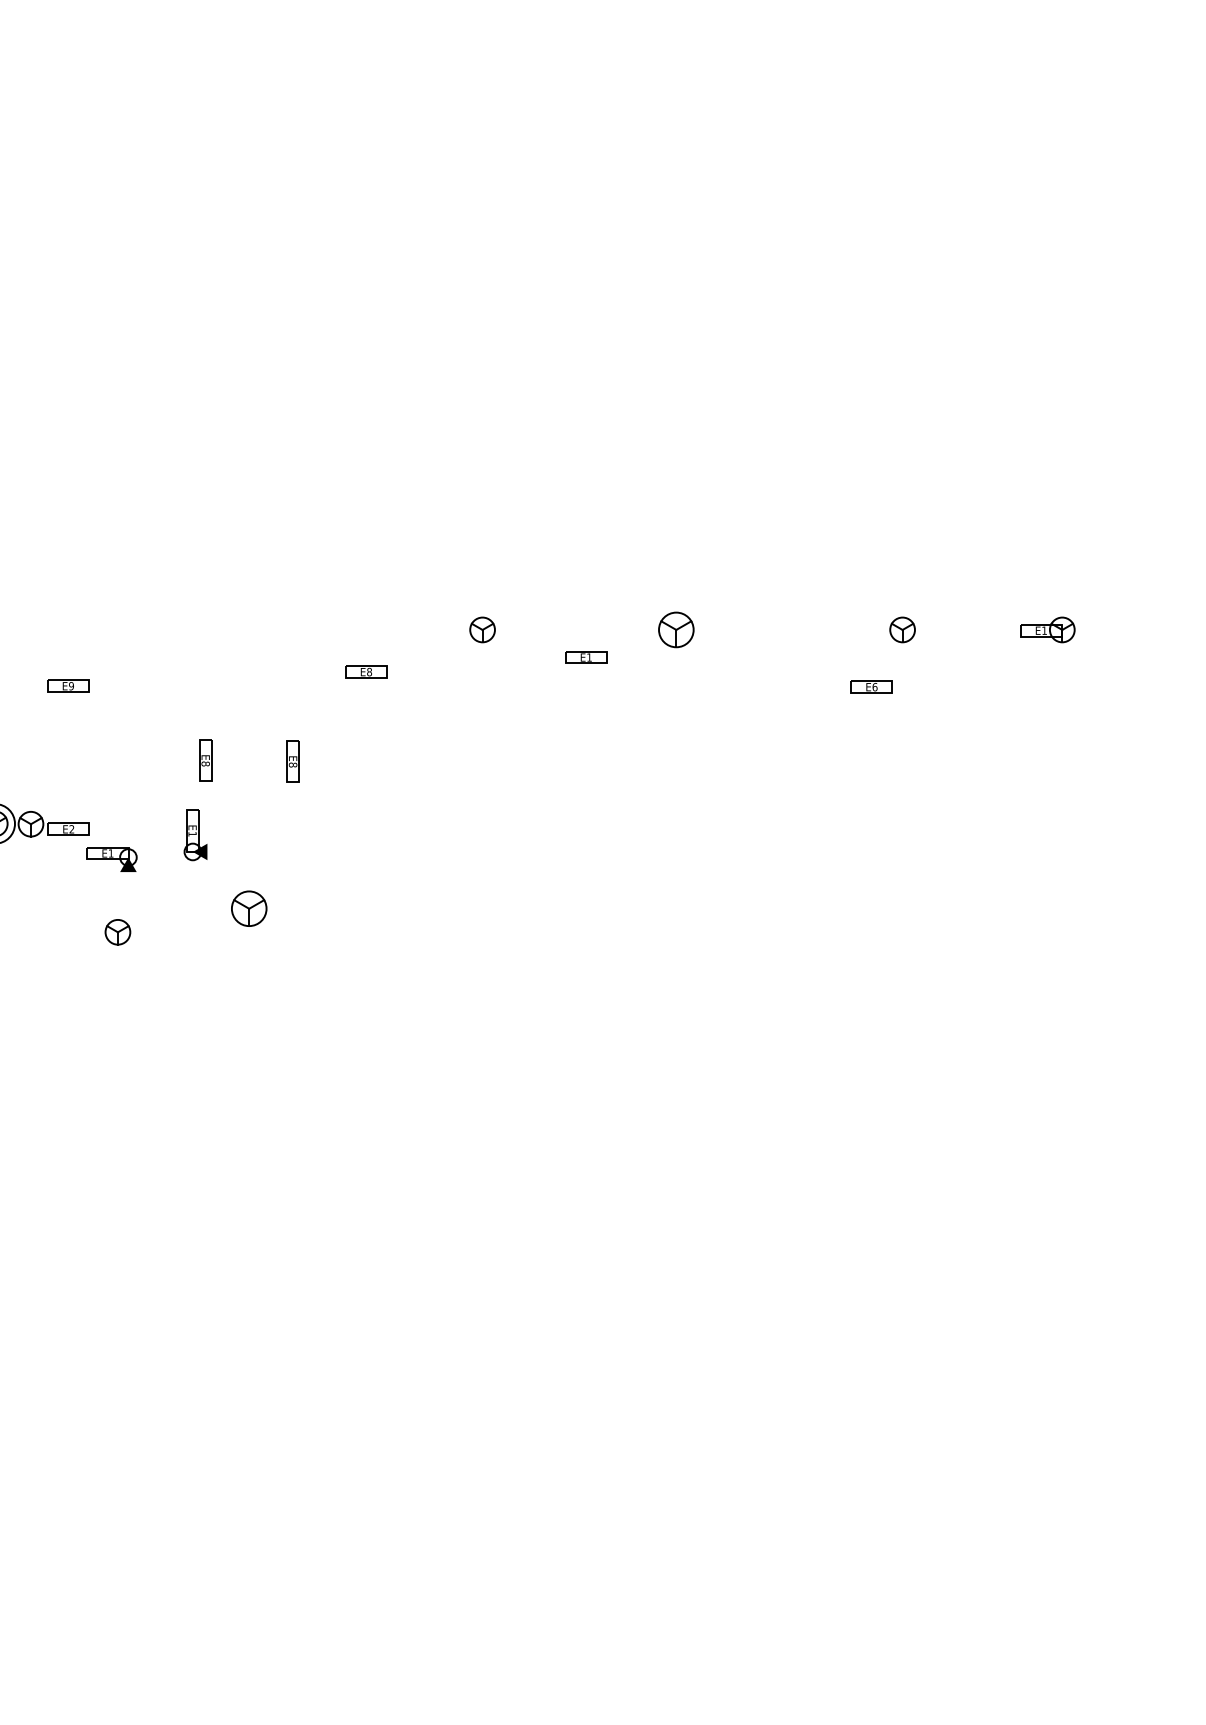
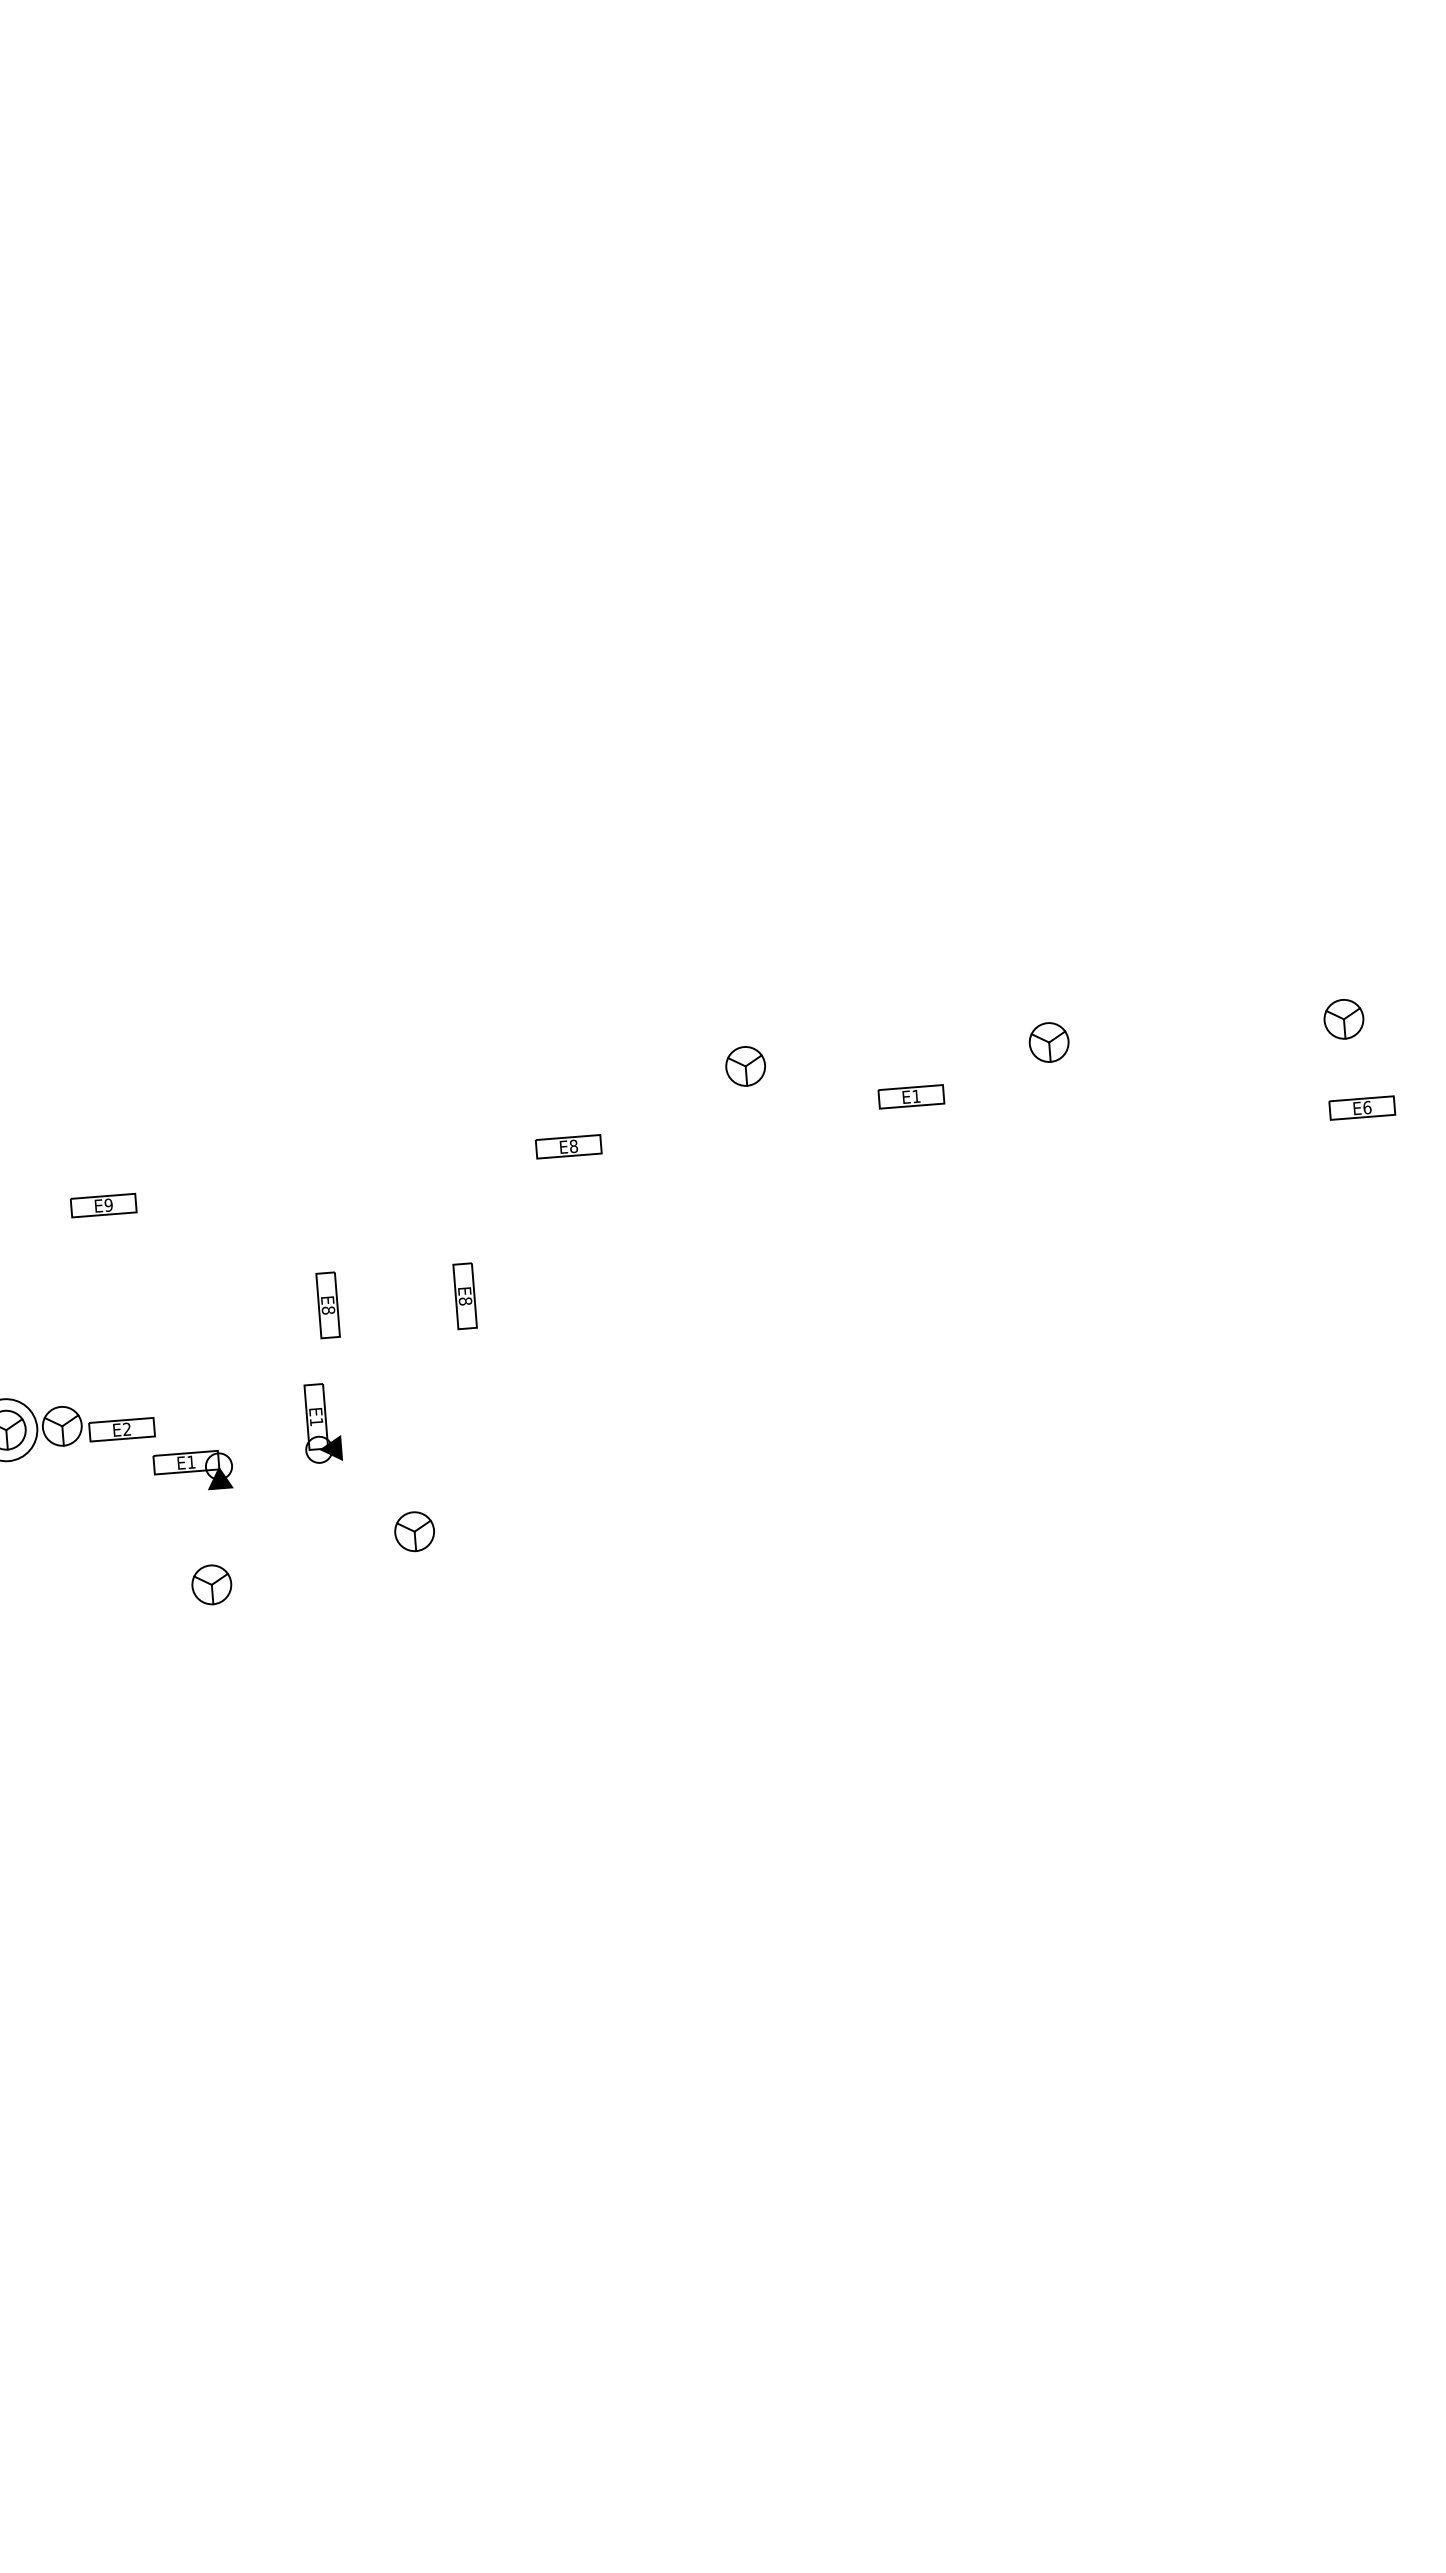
part: (676, 629) -> (1049, 1041), size x0.71
part: (902, 629) -> (1343, 1018), moved
part: (249, 908) -> (414, 1531), size x0.71

